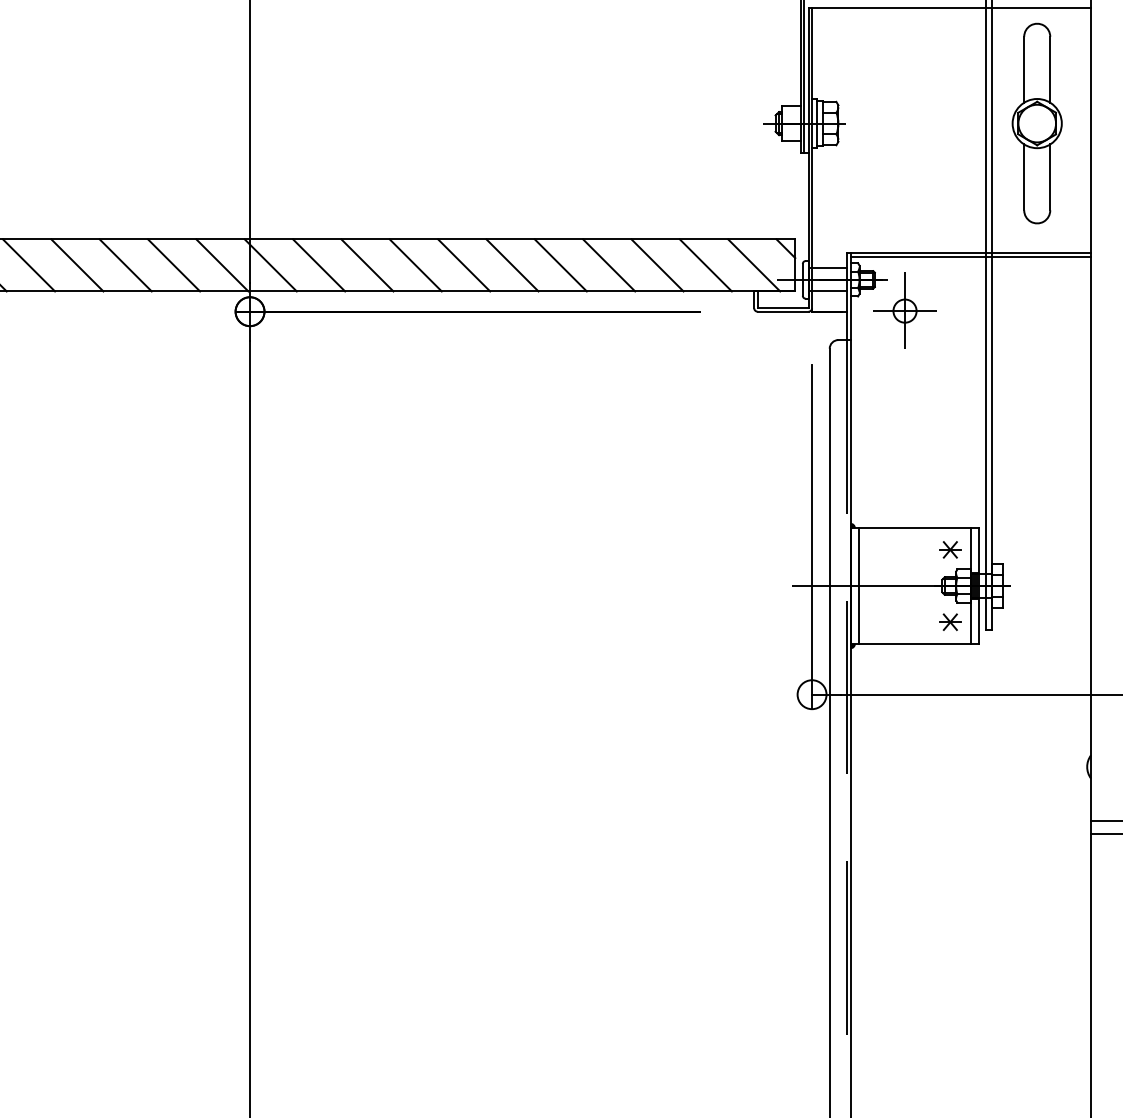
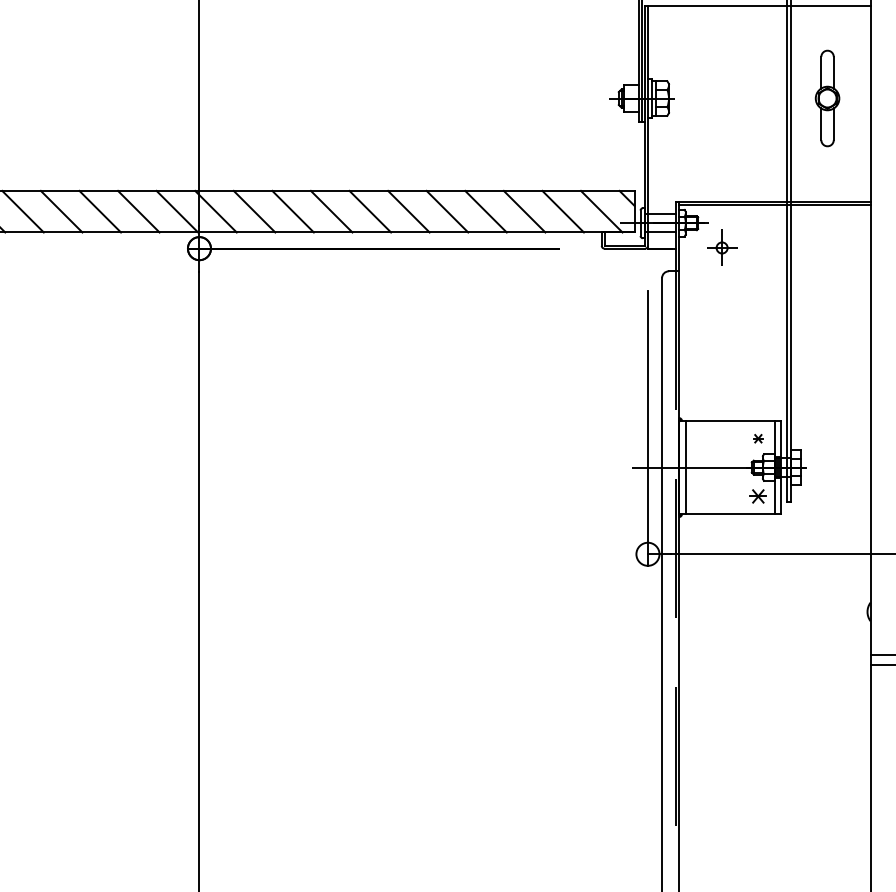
part: (1036, 123) -> (827, 98), size x0.6
part: (904, 310) -> (721, 247), size x0.6
part: (950, 549) -> (758, 438), size x0.6

